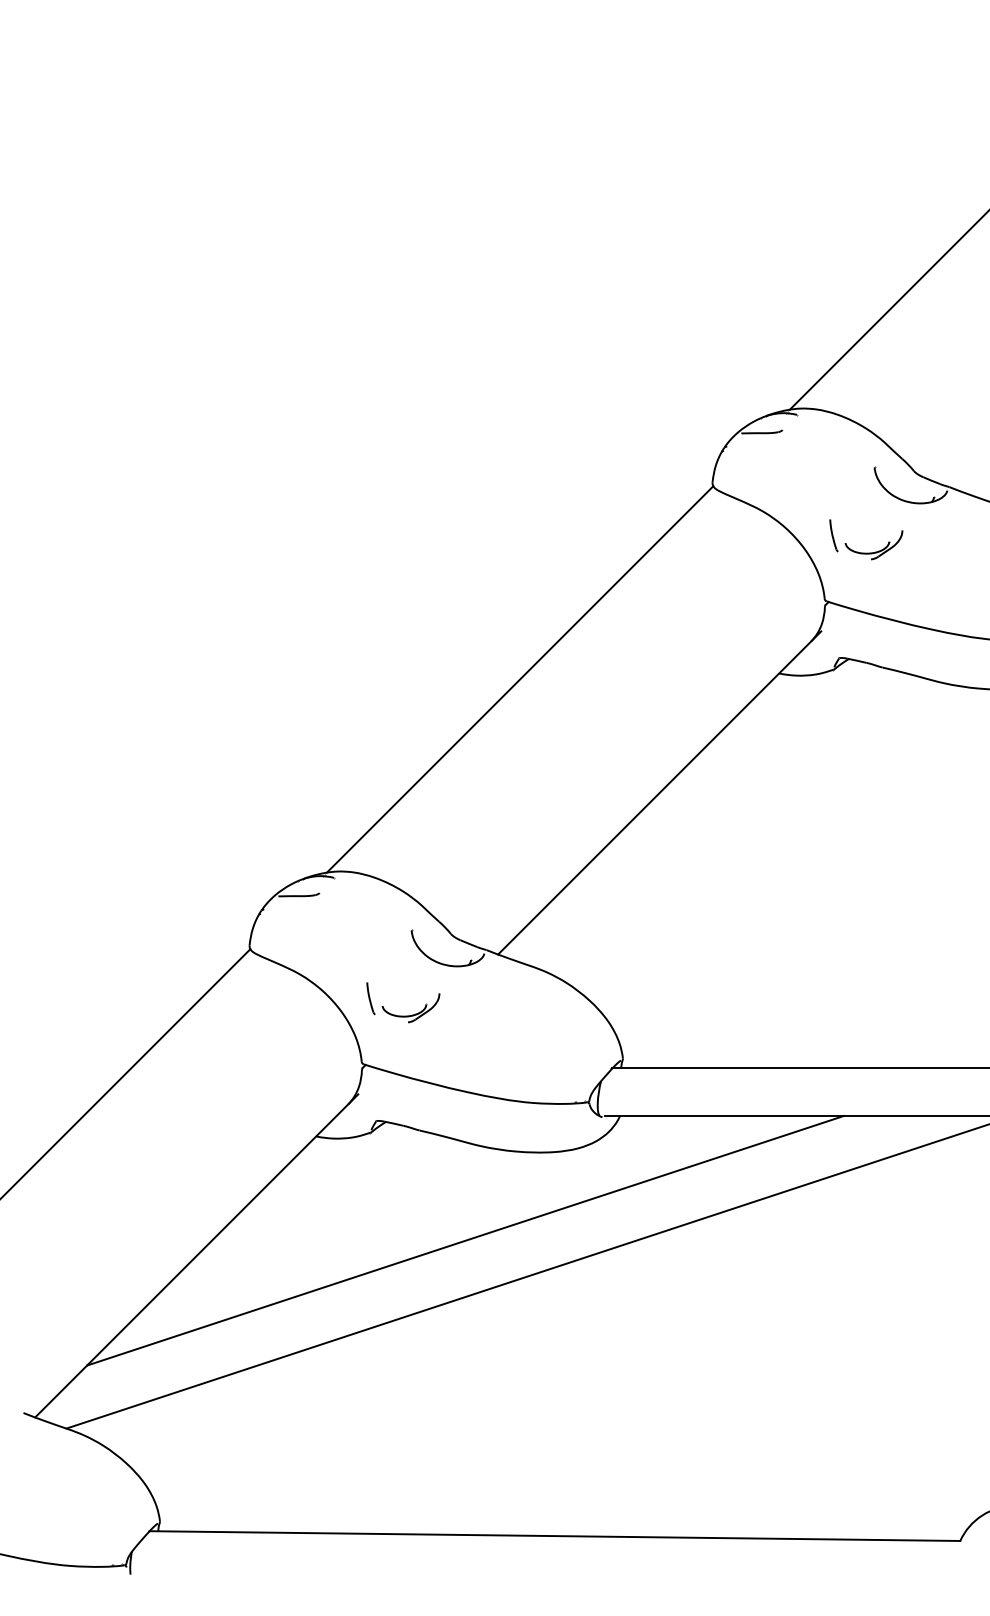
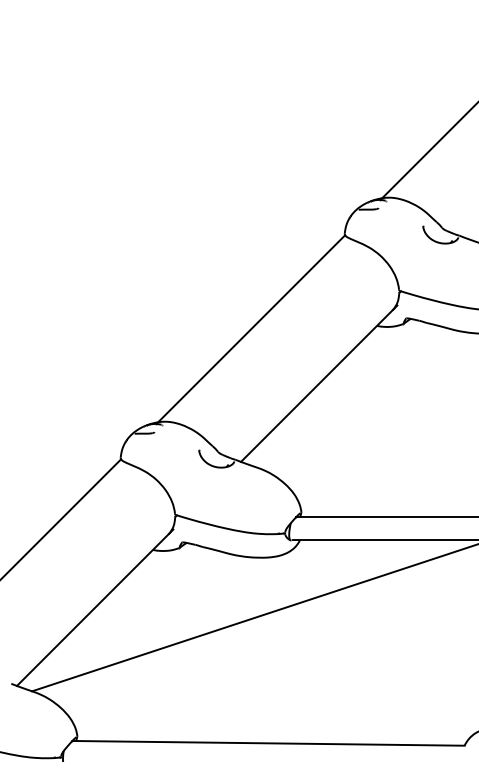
part: (864, 540) -> (418, 261), removed
part: (402, 1003) -> (194, 485), removed
line: (466, 1240) -> (225, 600), removed

